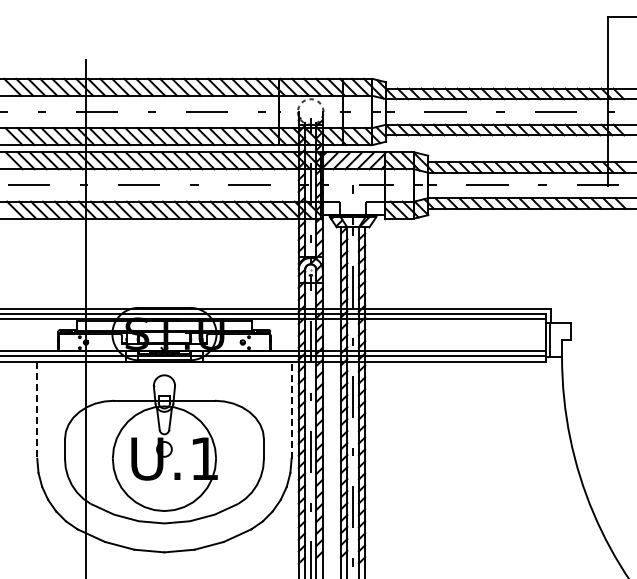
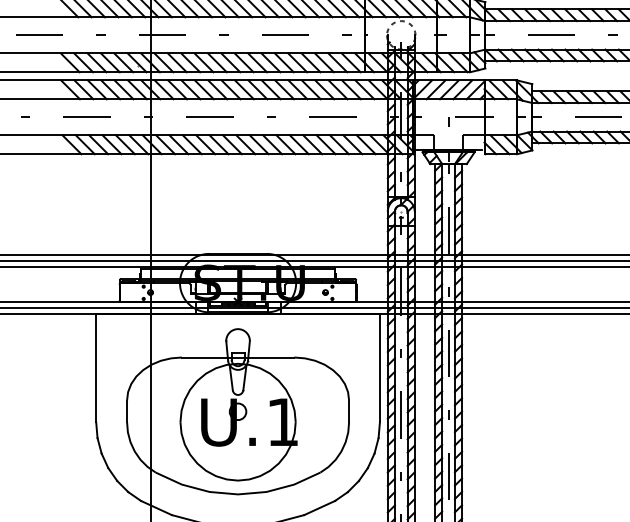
line: (37, 410) -> (96, 368), dashed -> solid
line: (291, 410) -> (379, 368), dashed -> solid

